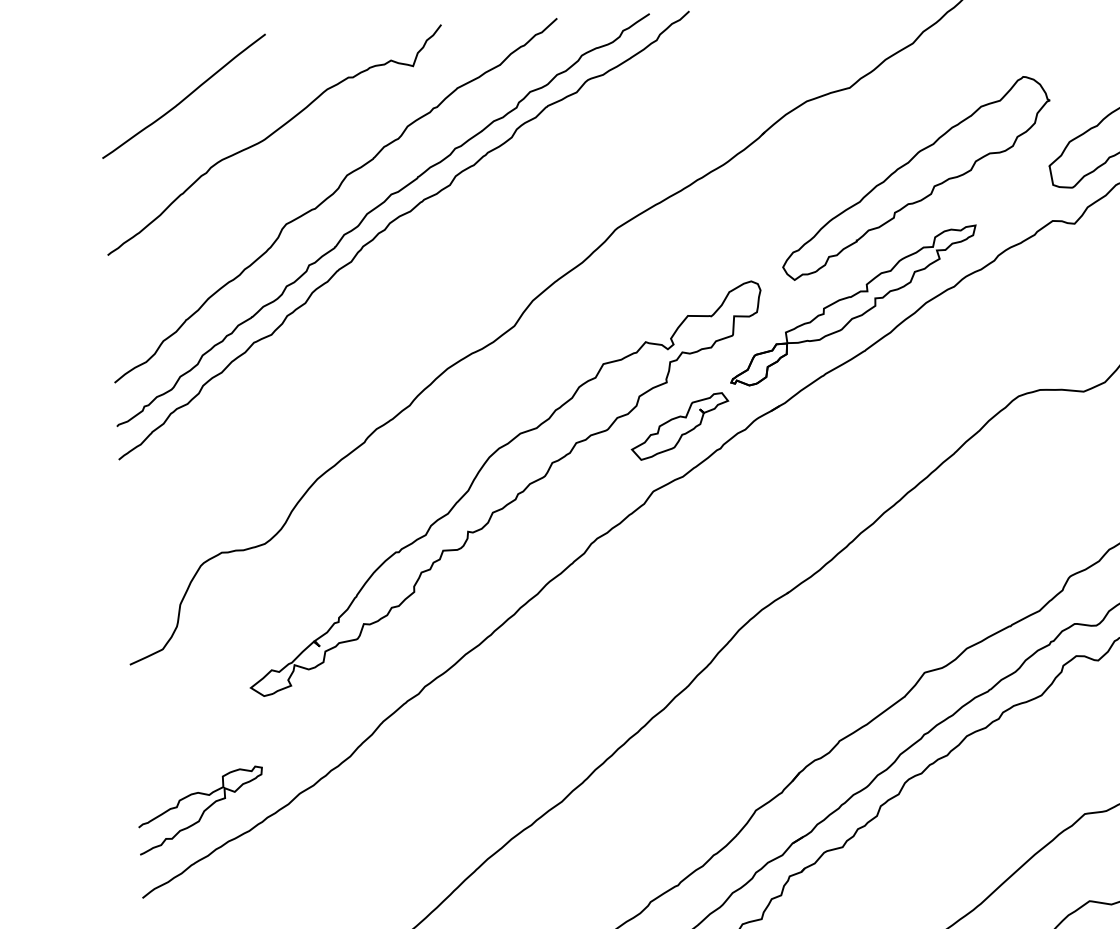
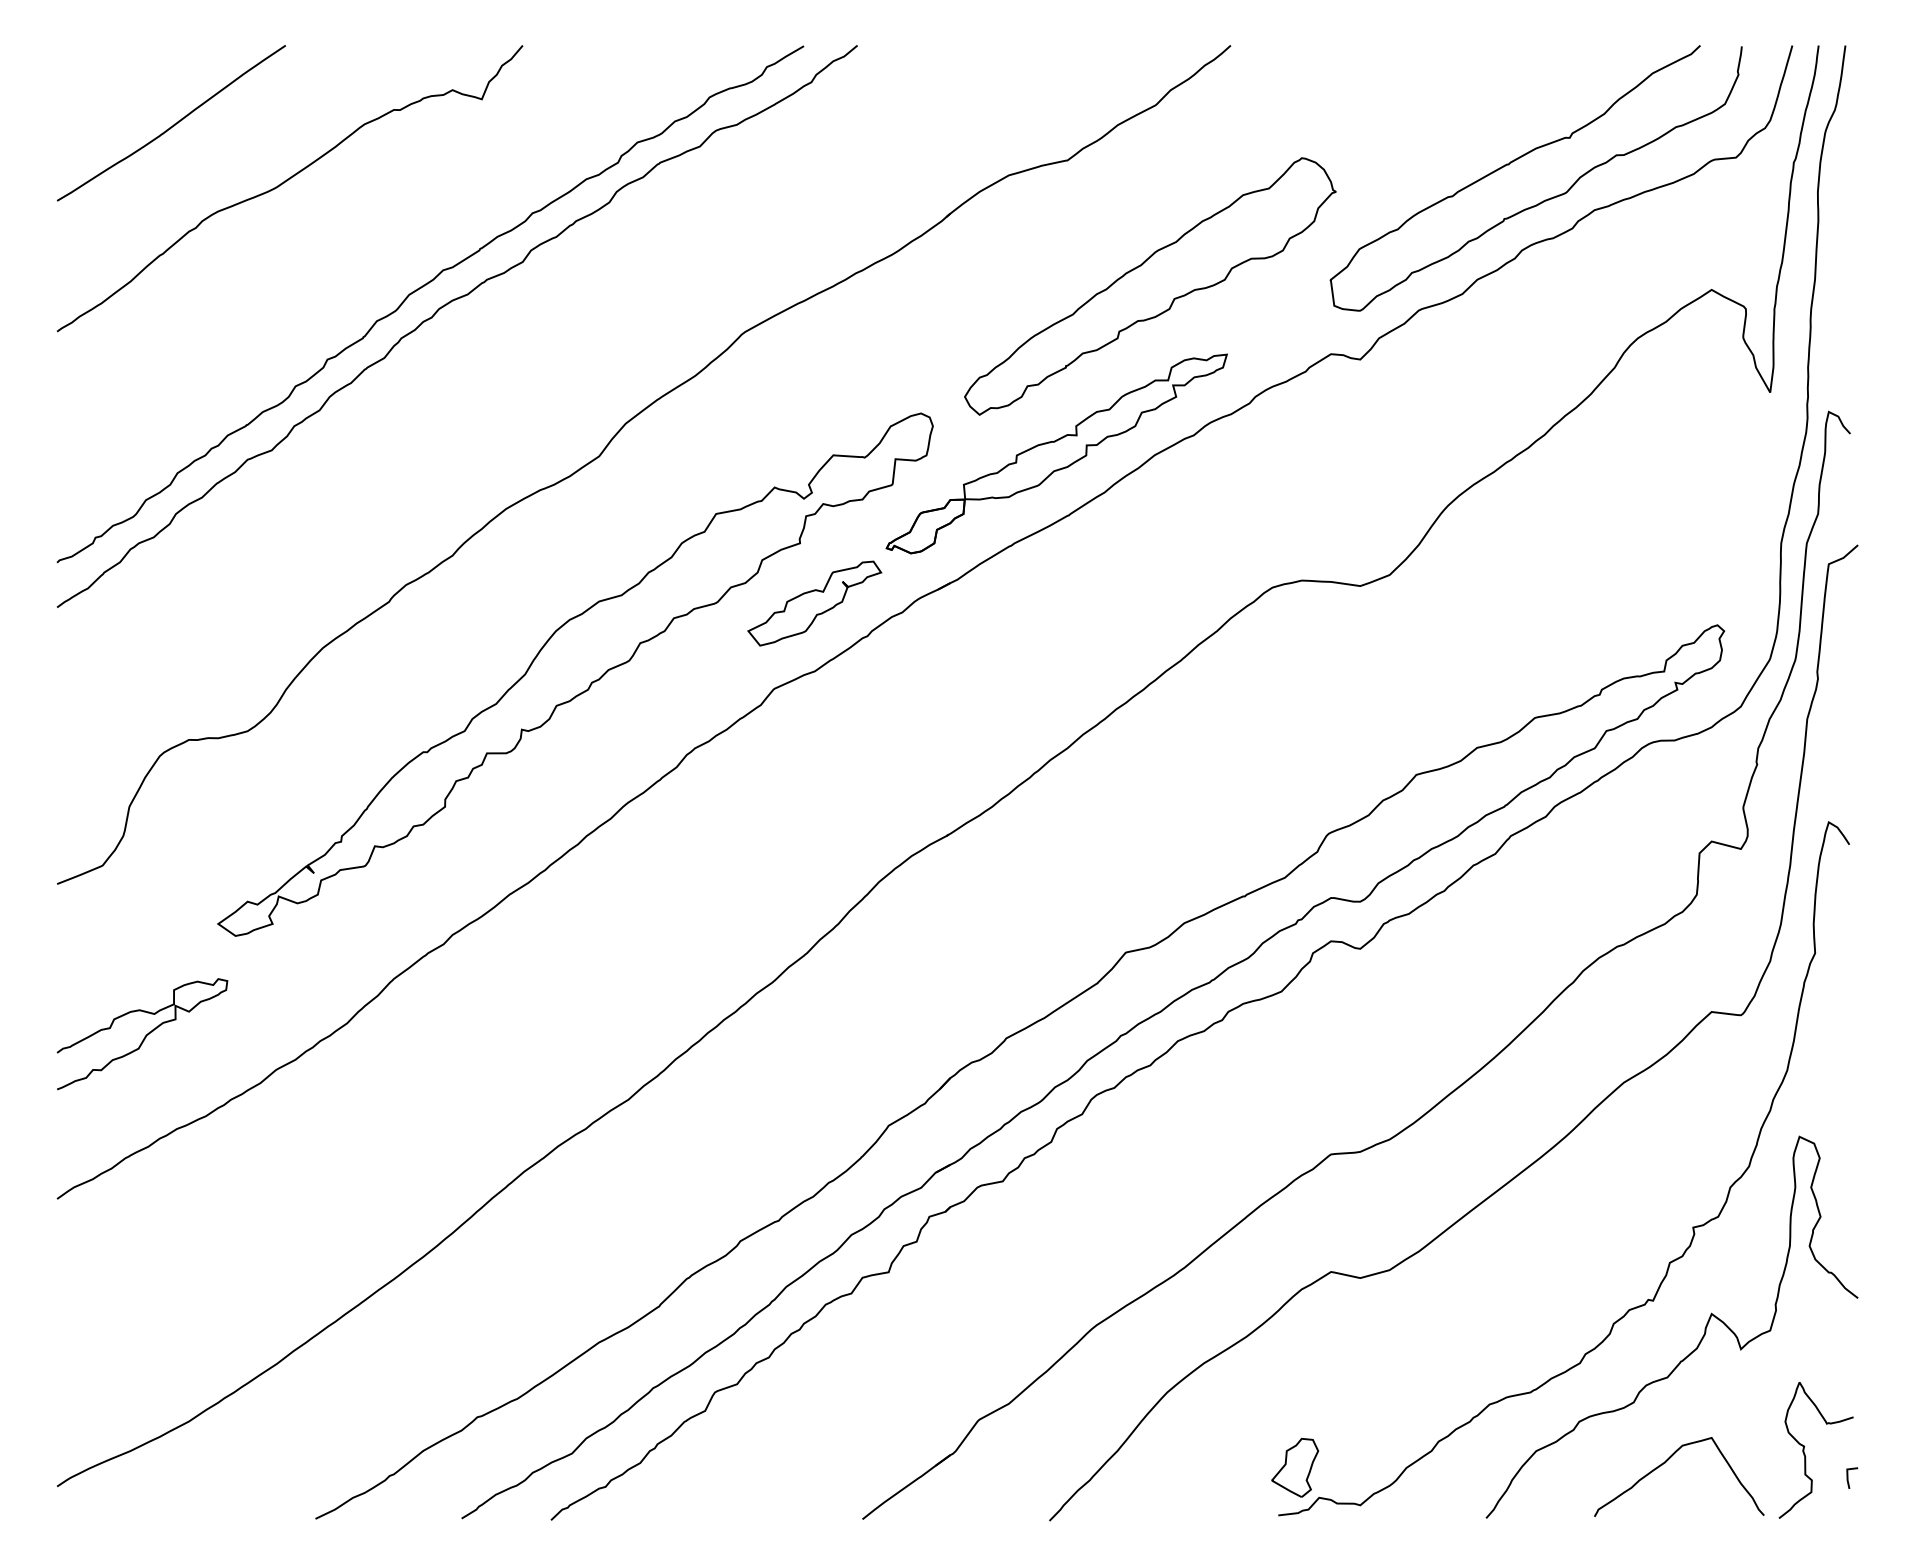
curve: (331, 196) -> (362, 268), removed
curve: (202, 812) -> (144, 1036), moved

